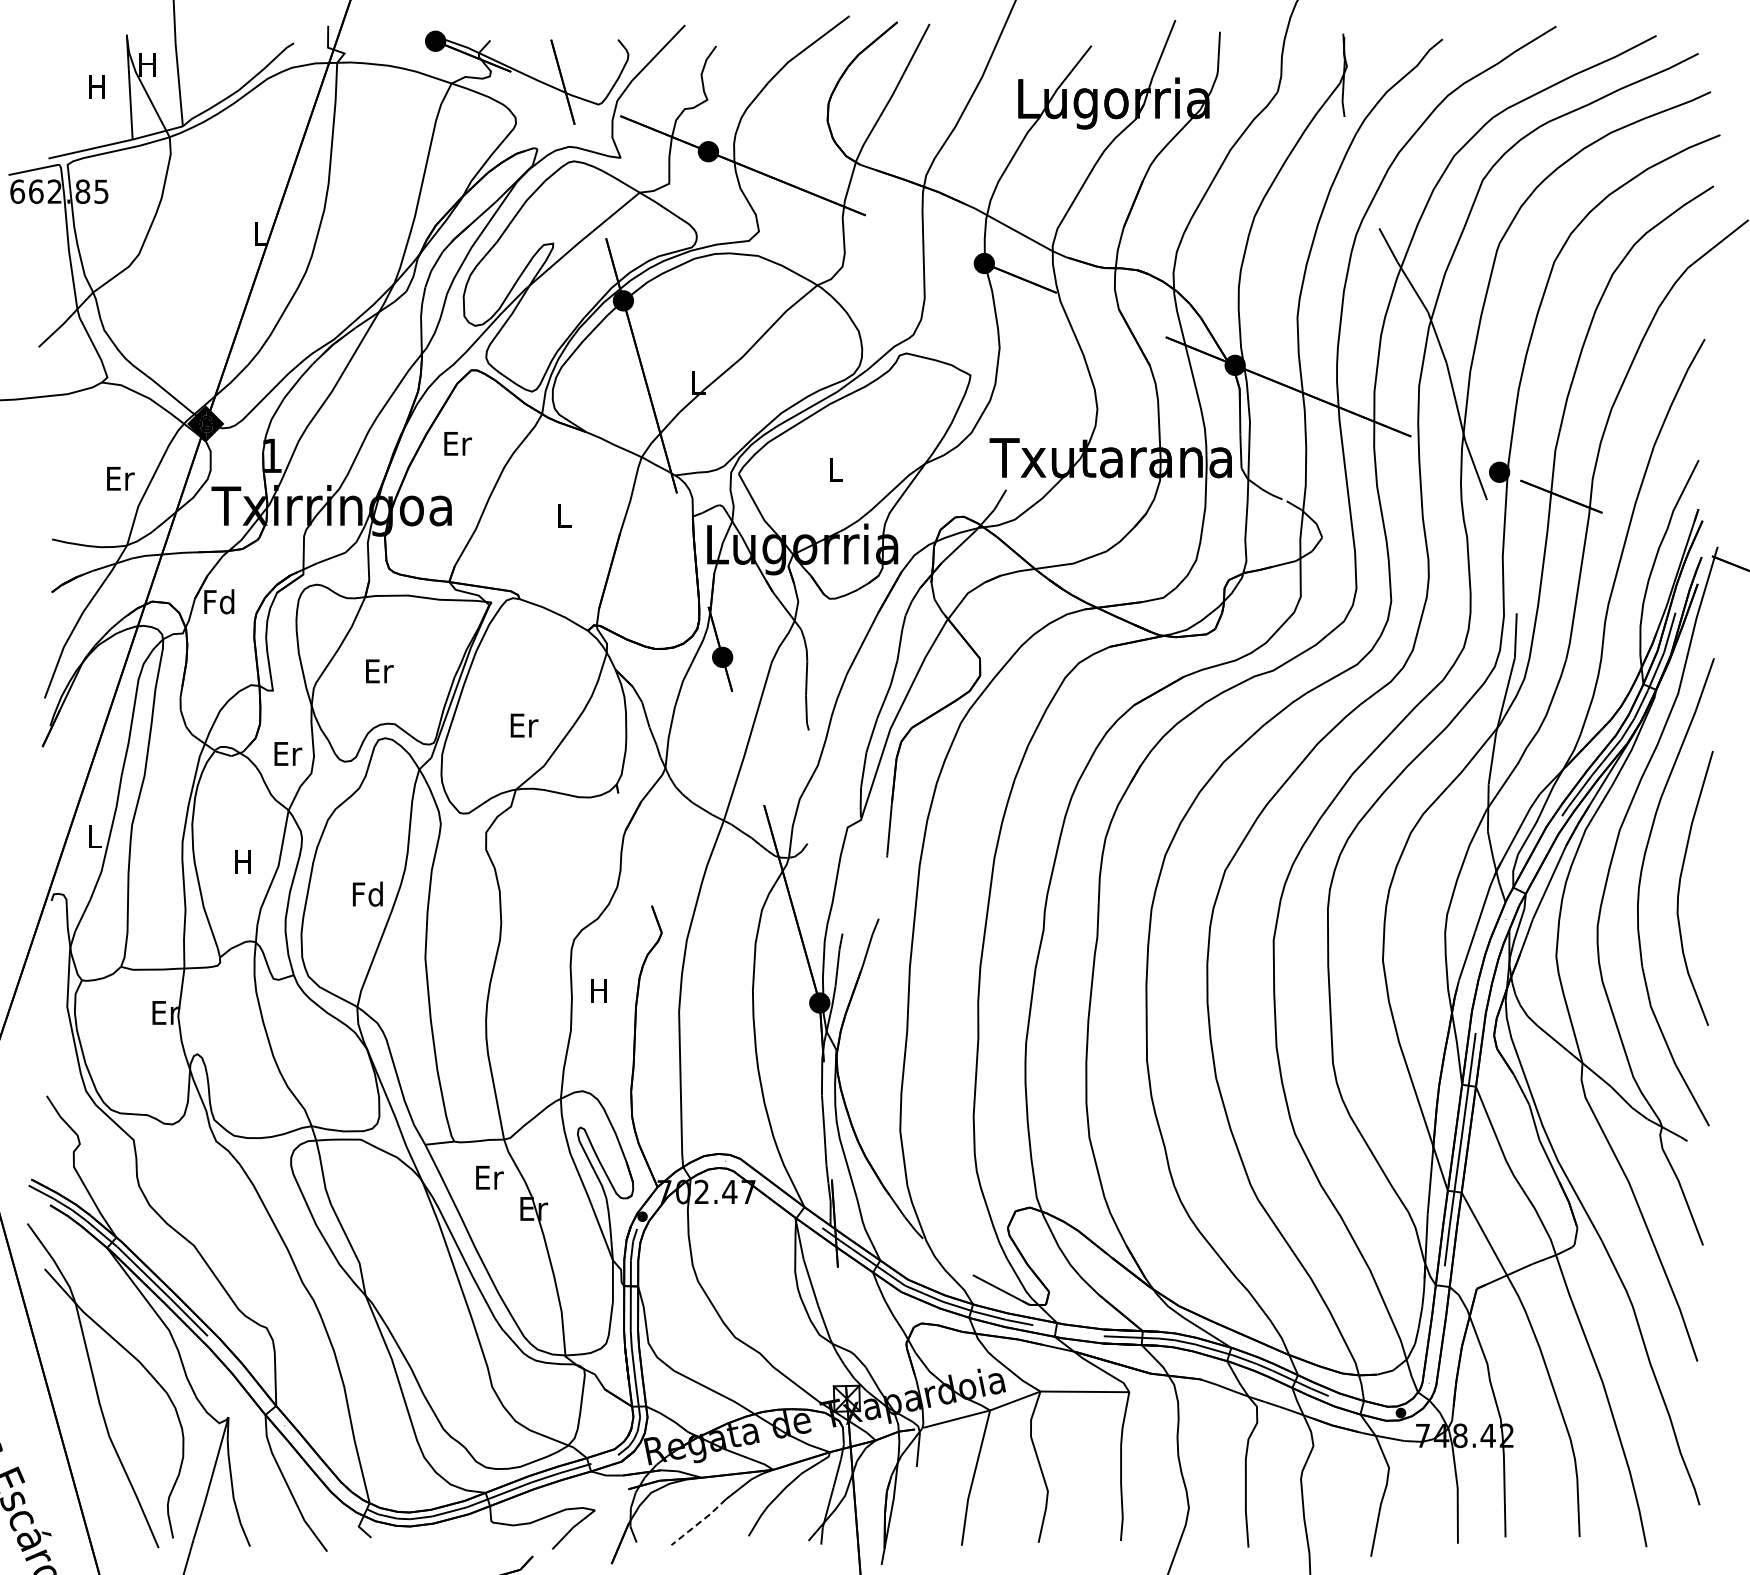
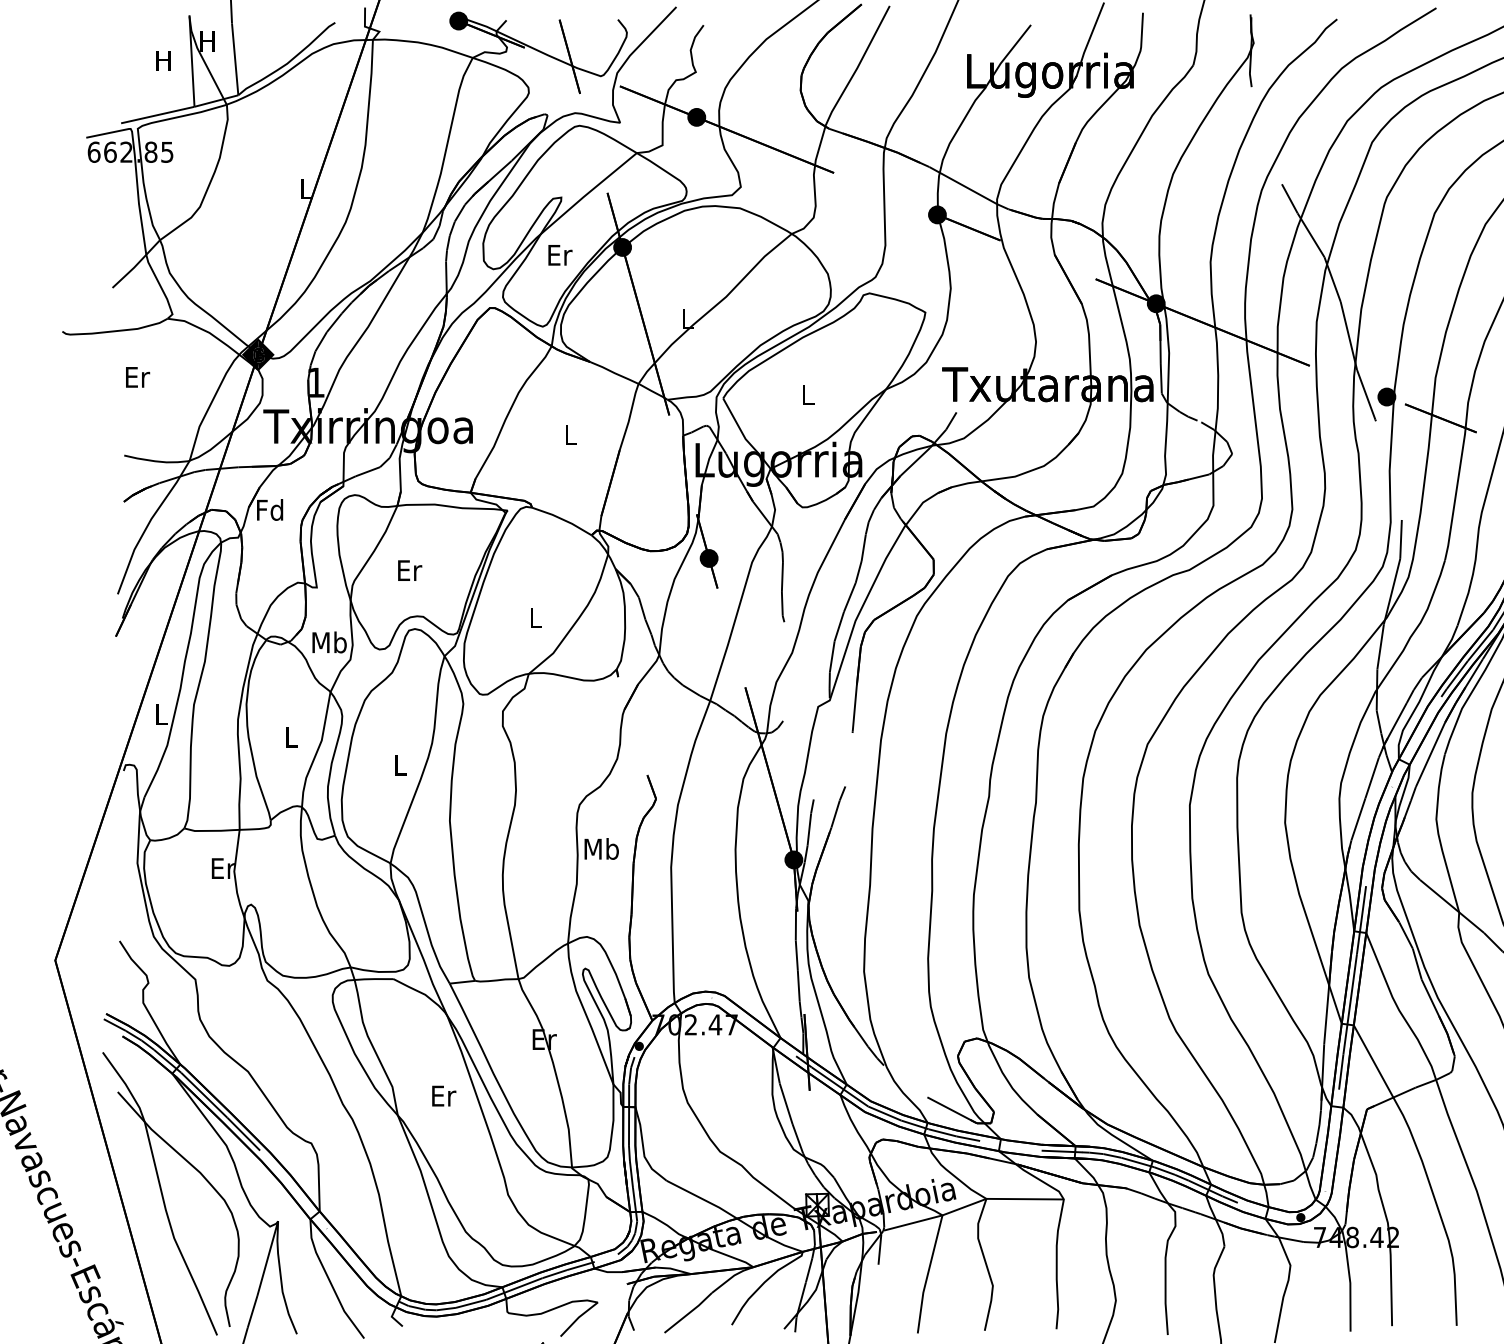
text: (457, 443) -> (559, 255), moved
text: (120, 478) -> (137, 377), moved
text: (524, 725) -> (536, 617), Er -> L
text: (287, 753) -> (329, 642), Er -> Mb
text: (242, 861) -> (290, 736), H -> L
text: (367, 893) -> (399, 764), Fd -> L
text: (599, 989) -> (601, 848), H -> Mb
text: (489, 1177) -> (443, 1095), moved
line: (699, 1523) -> (688, 1313), dashed -> solid

